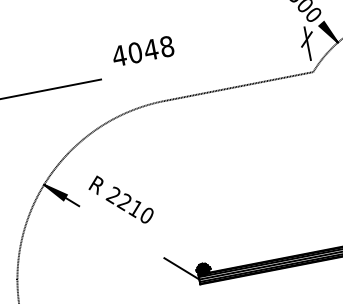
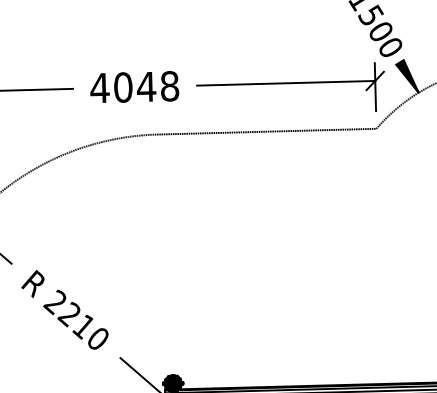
text: (143, 50) -> (135, 86), moved
line: (245, 51) -> (285, 83), added
text: (120, 199) -> (64, 309), moved

